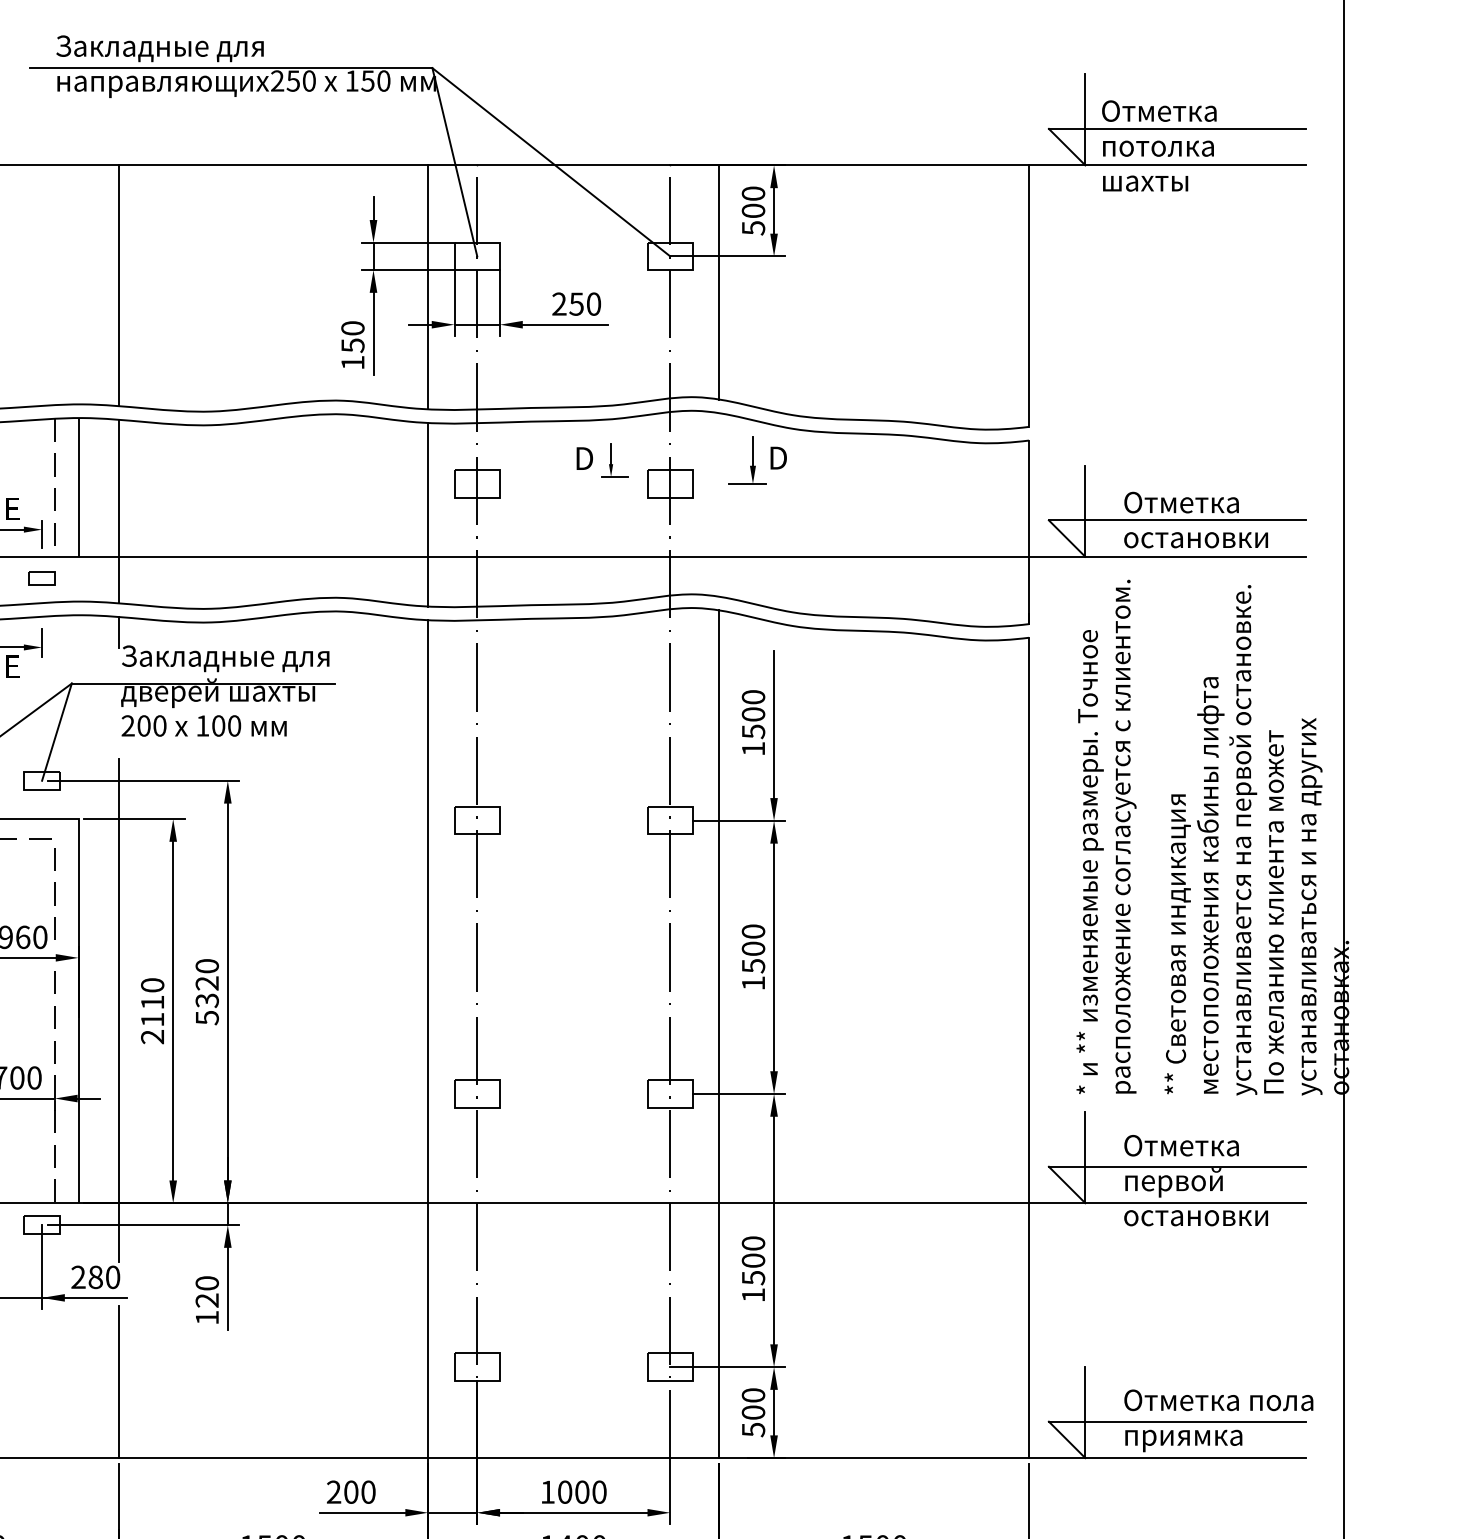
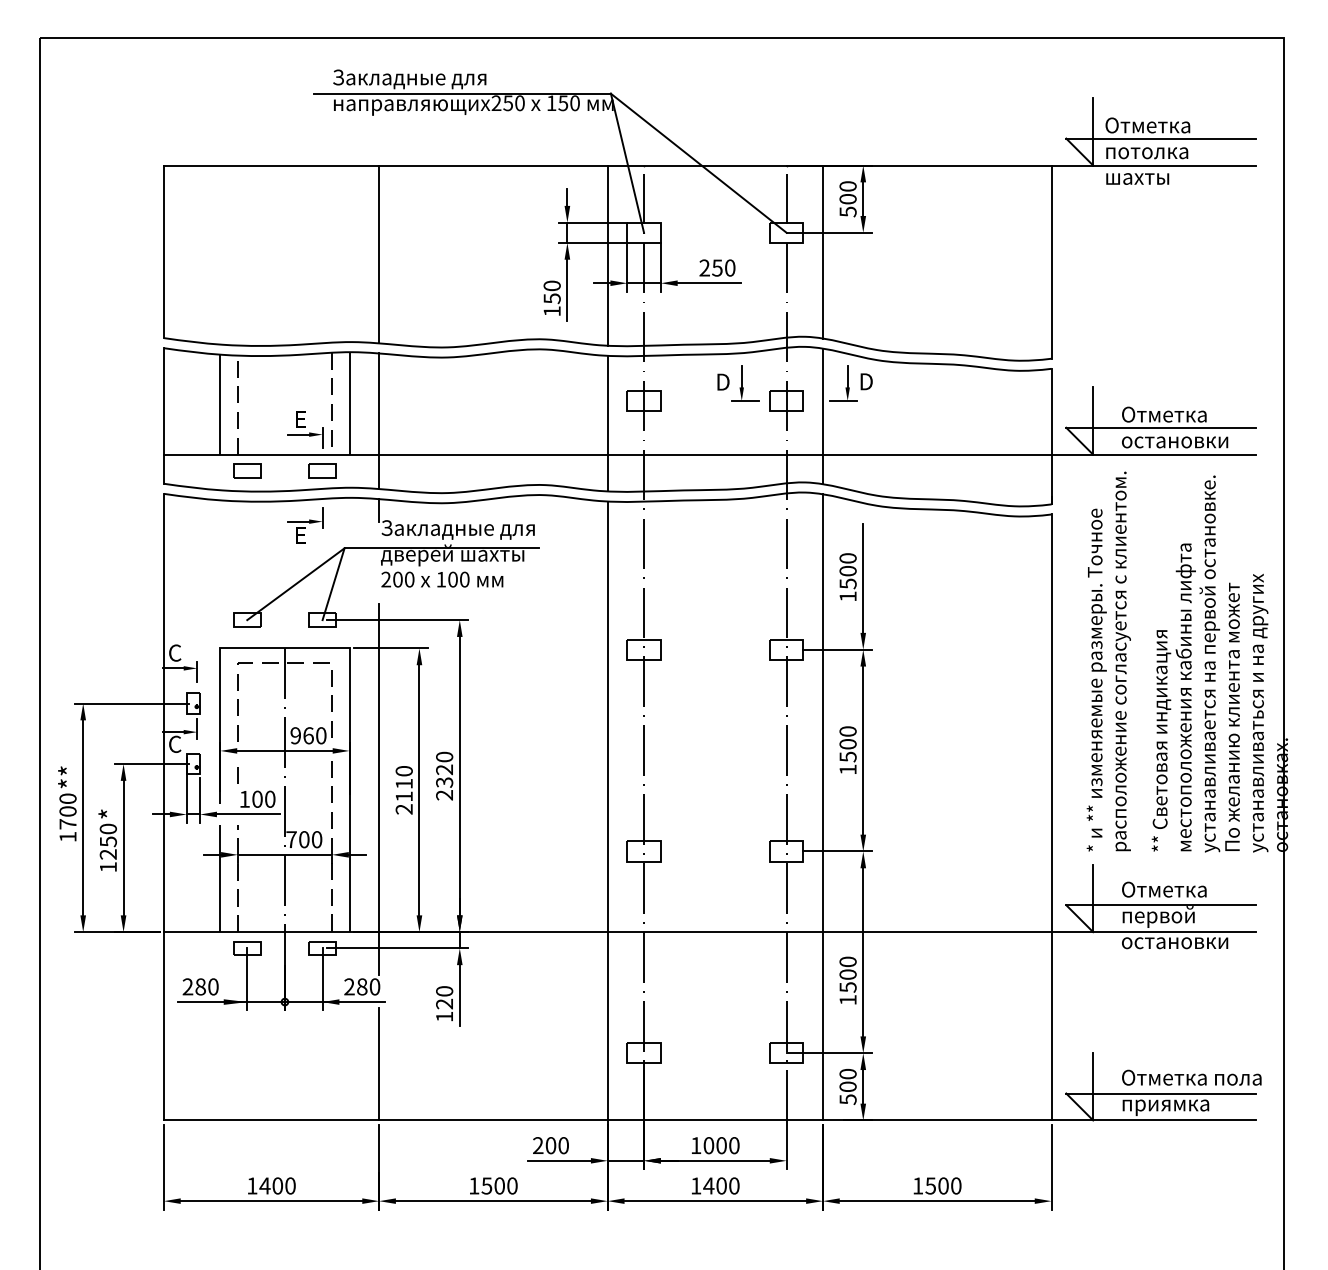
part: (614, 460) -> (745, 383), size x1.43
line: (718, 505) -> (822, 416), added
part: (41, 578) -> (322, 470), size x1.43
text: (207, 1018) -> (444, 795), 5320 -> 2320

